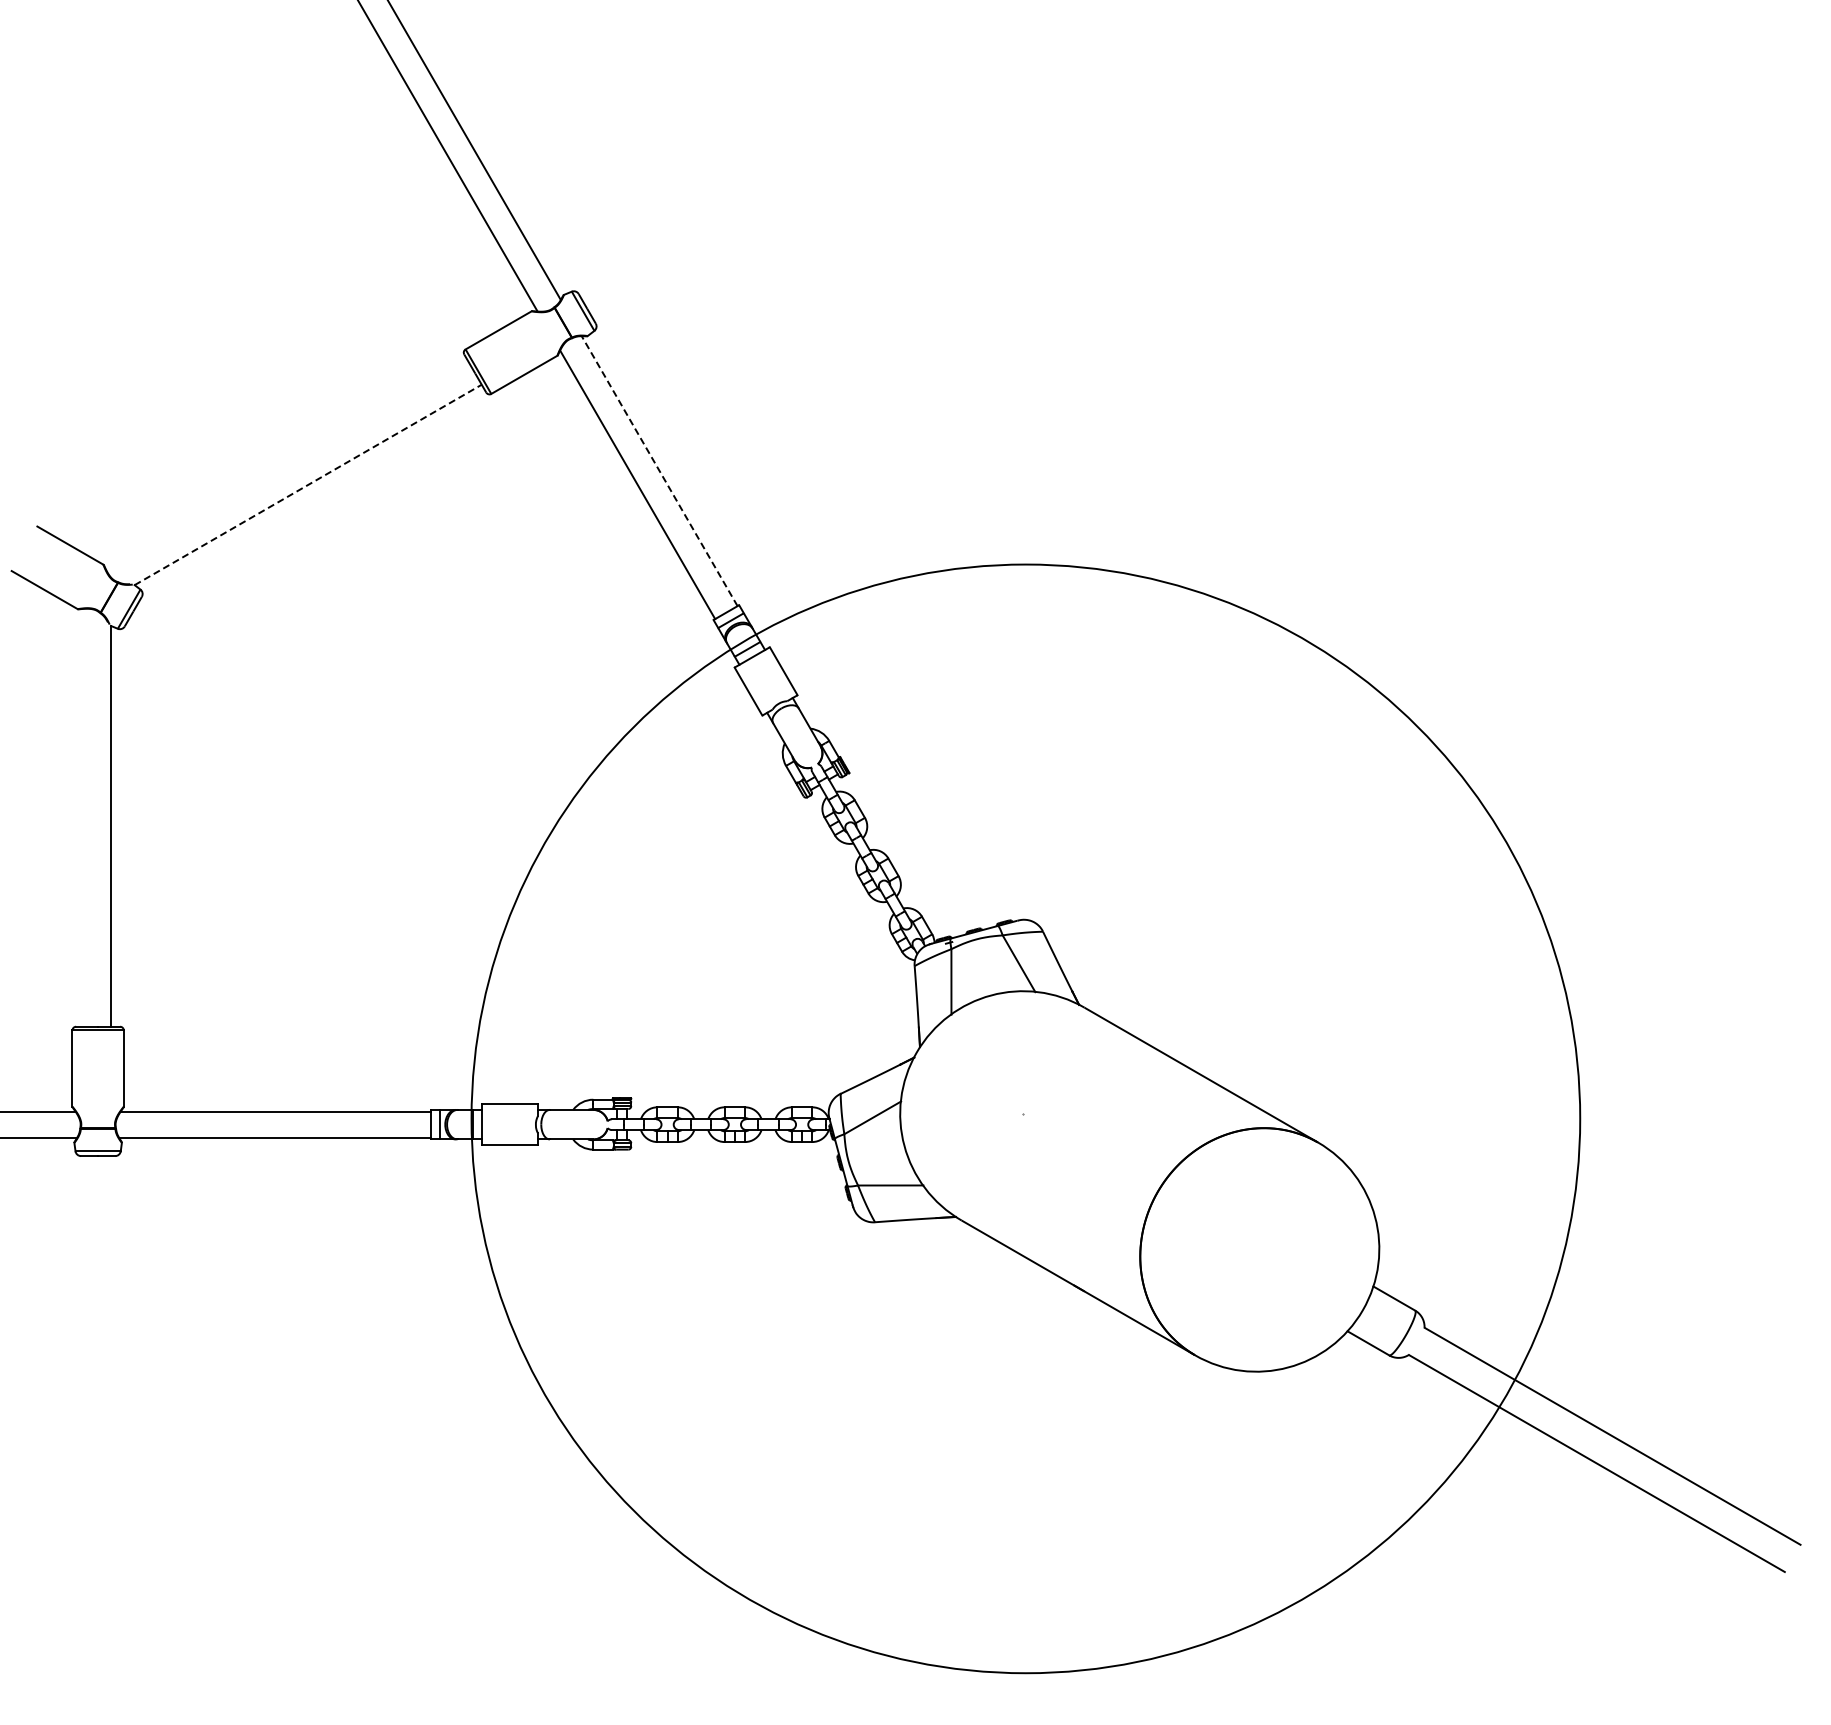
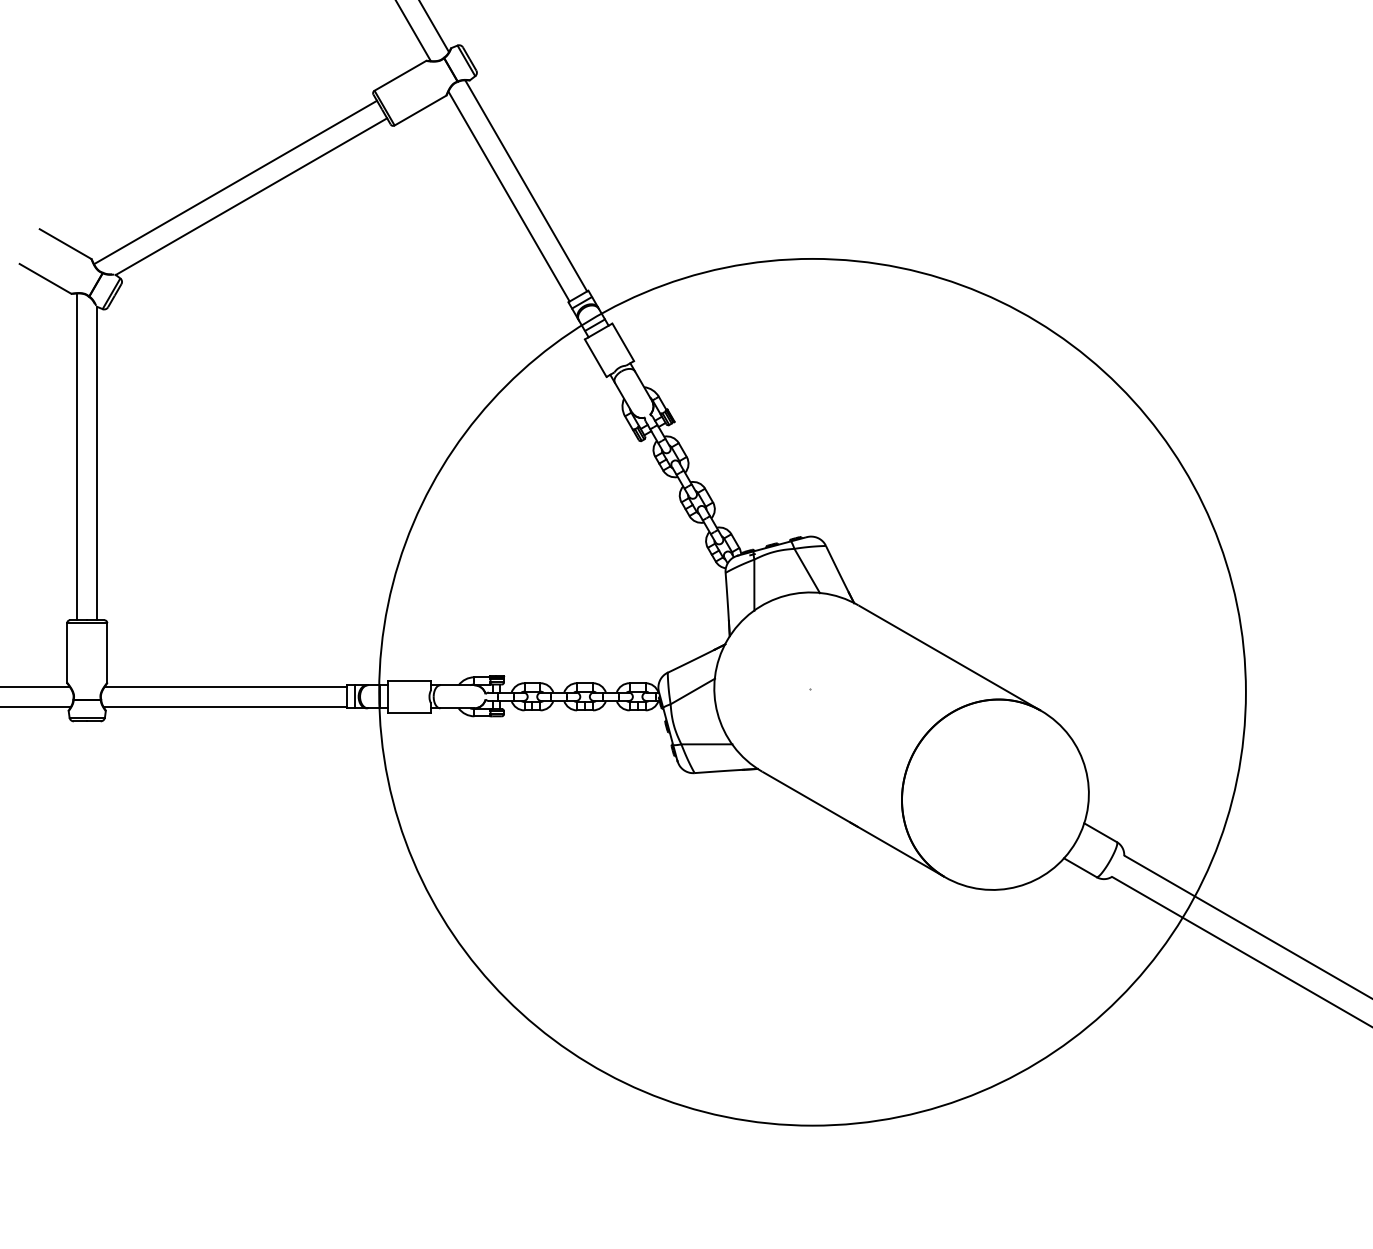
line: (287, 466) -> (235, 182), added
line: (659, 471) -> (526, 186), dashed -> solid
line: (308, 484) -> (251, 196), dashed -> solid
line: (85, 817) -> (77, 456), added

